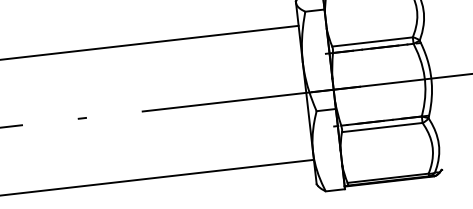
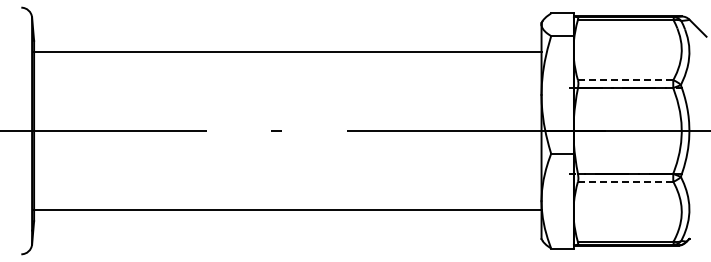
line: (372, 42) -> (625, 80), solid -> dashed
line: (382, 127) -> (625, 181), solid -> dashed

